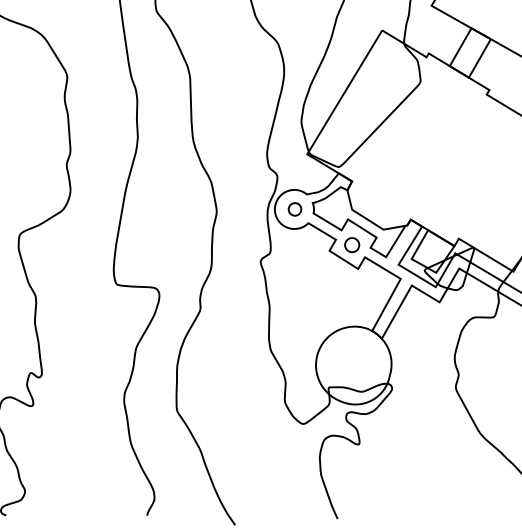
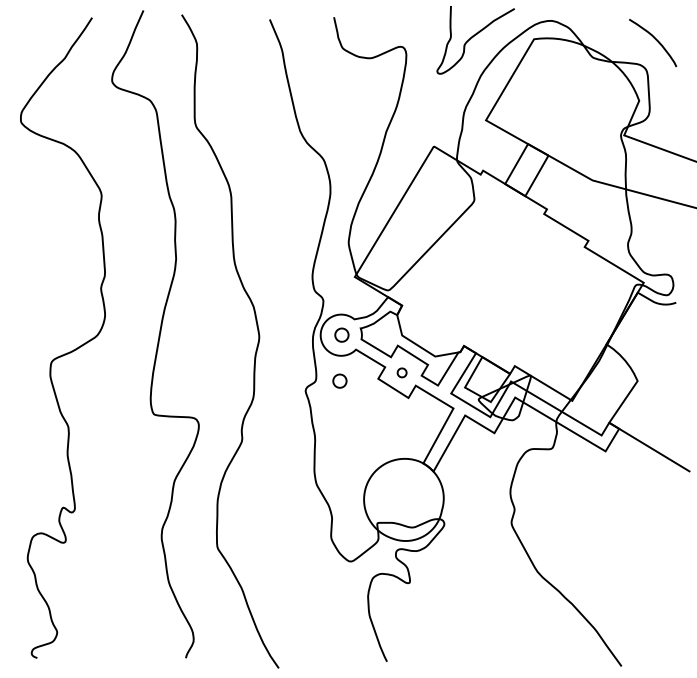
part: (351, 244) -> (401, 372), size x0.6
part: (292, 252) -> (339, 380), added

